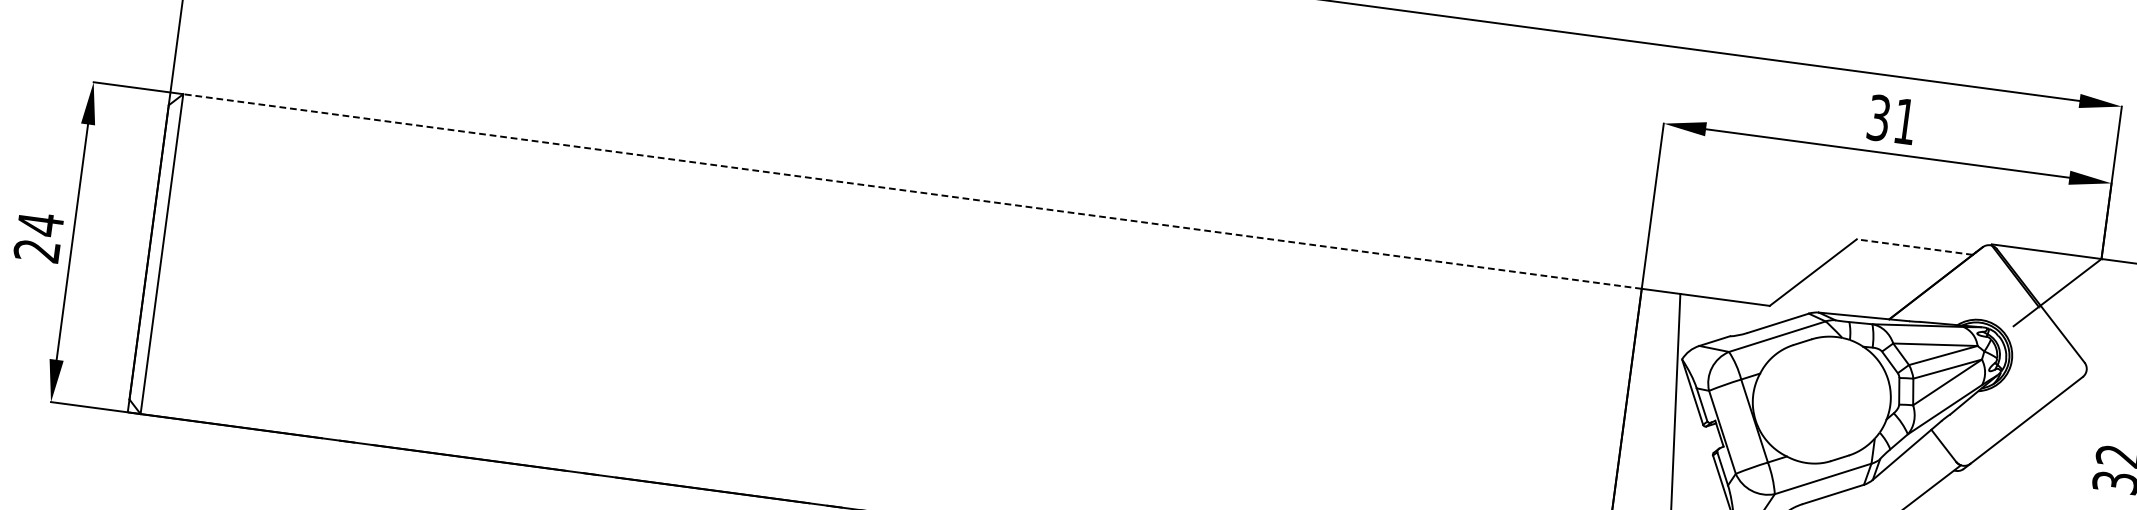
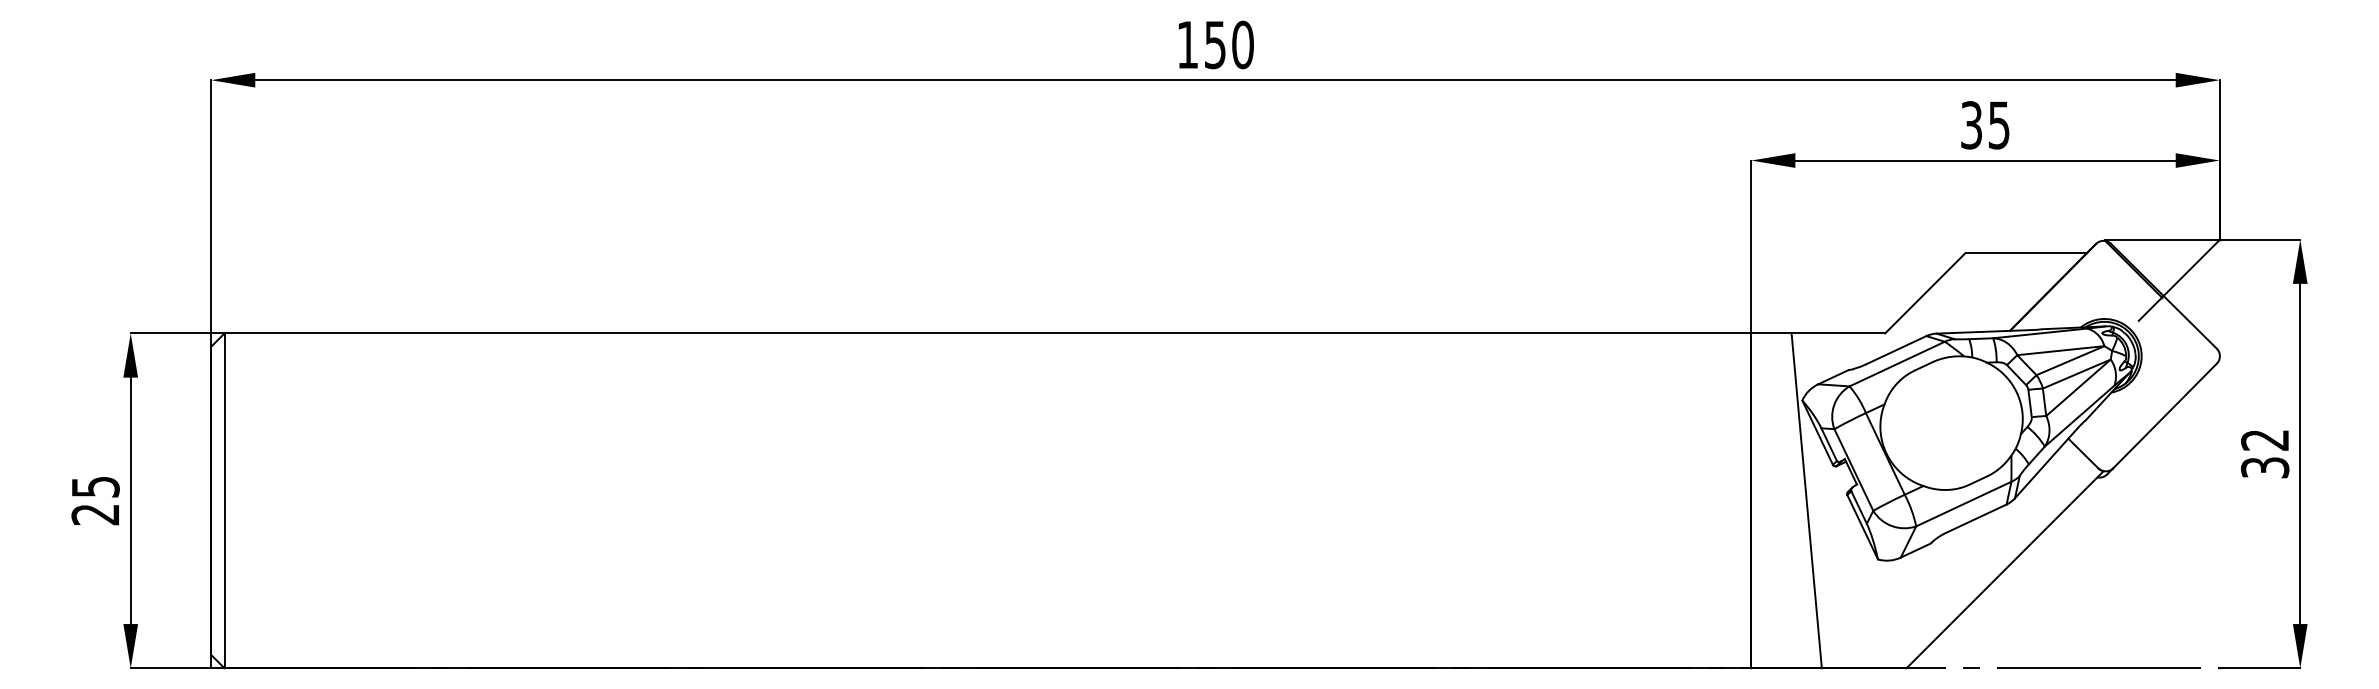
text: (1904, 121) -> (1998, 125), 31 -> 35
line: (912, 191) -> (987, 333), dashed -> solid
text: (40, 223) -> (95, 486), 24 -> 25
line: (1914, 247) -> (2026, 253), dashed -> solid

